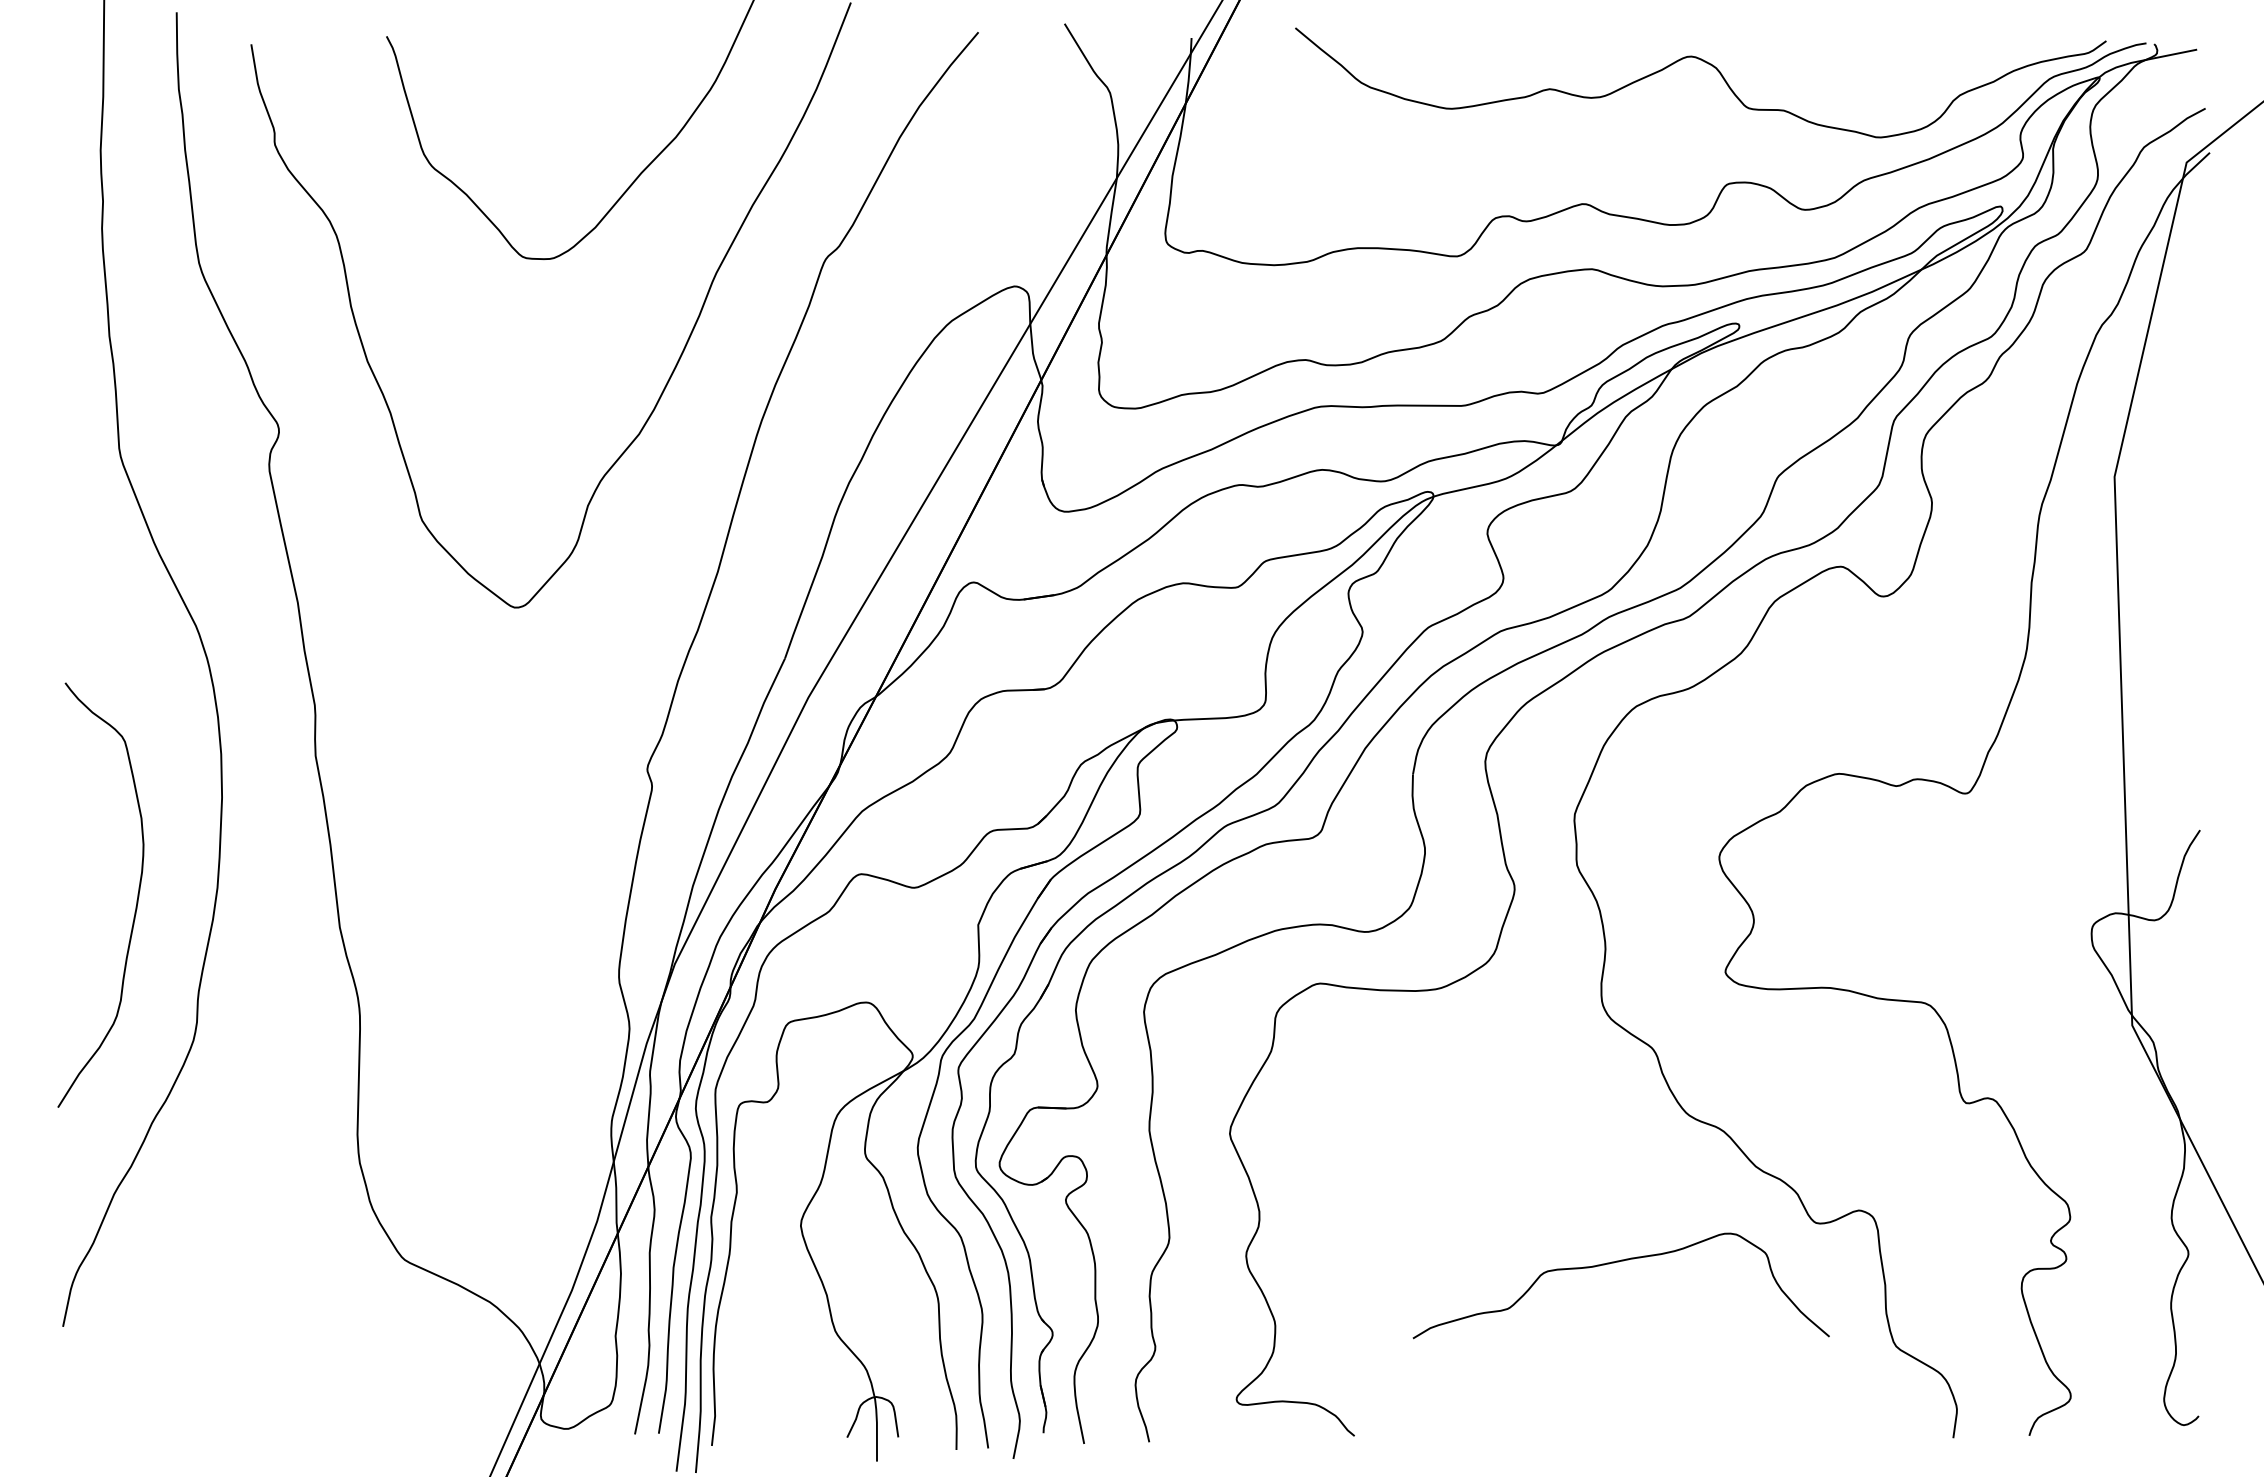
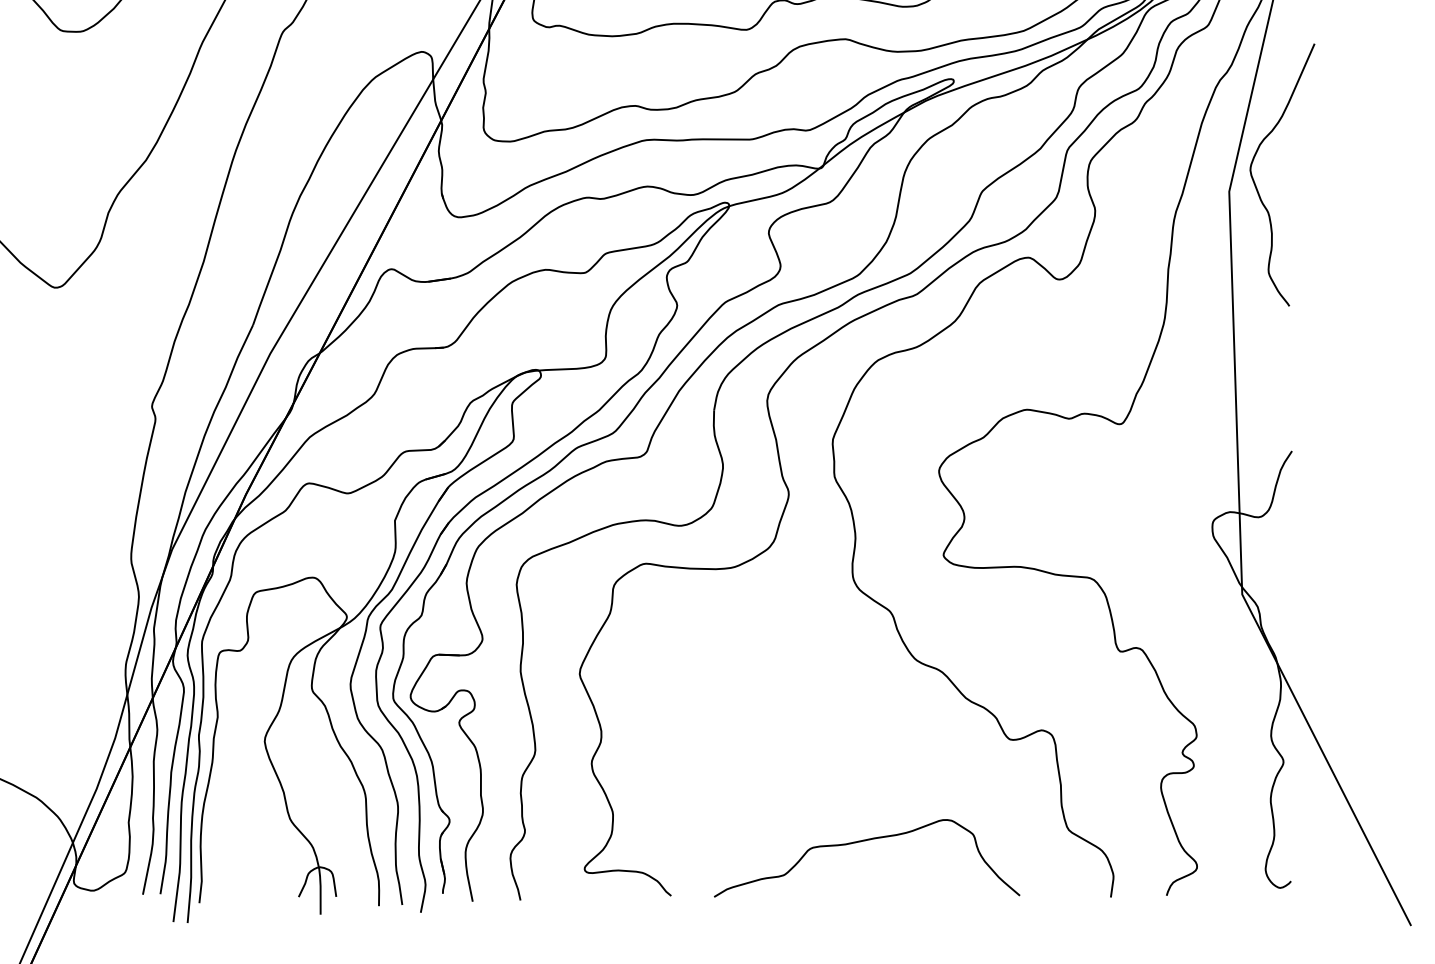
curve: (2150, 466) -> (1255, 184), added
curve: (1614, 1263) -> (862, 841), moved

